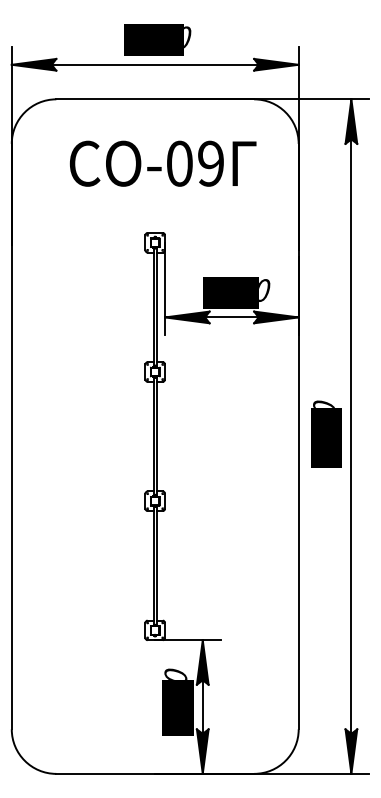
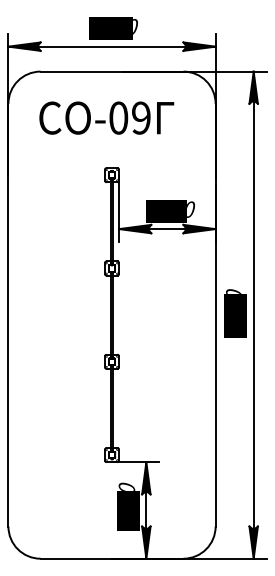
text: (162, 162) -> (106, 117), moved

